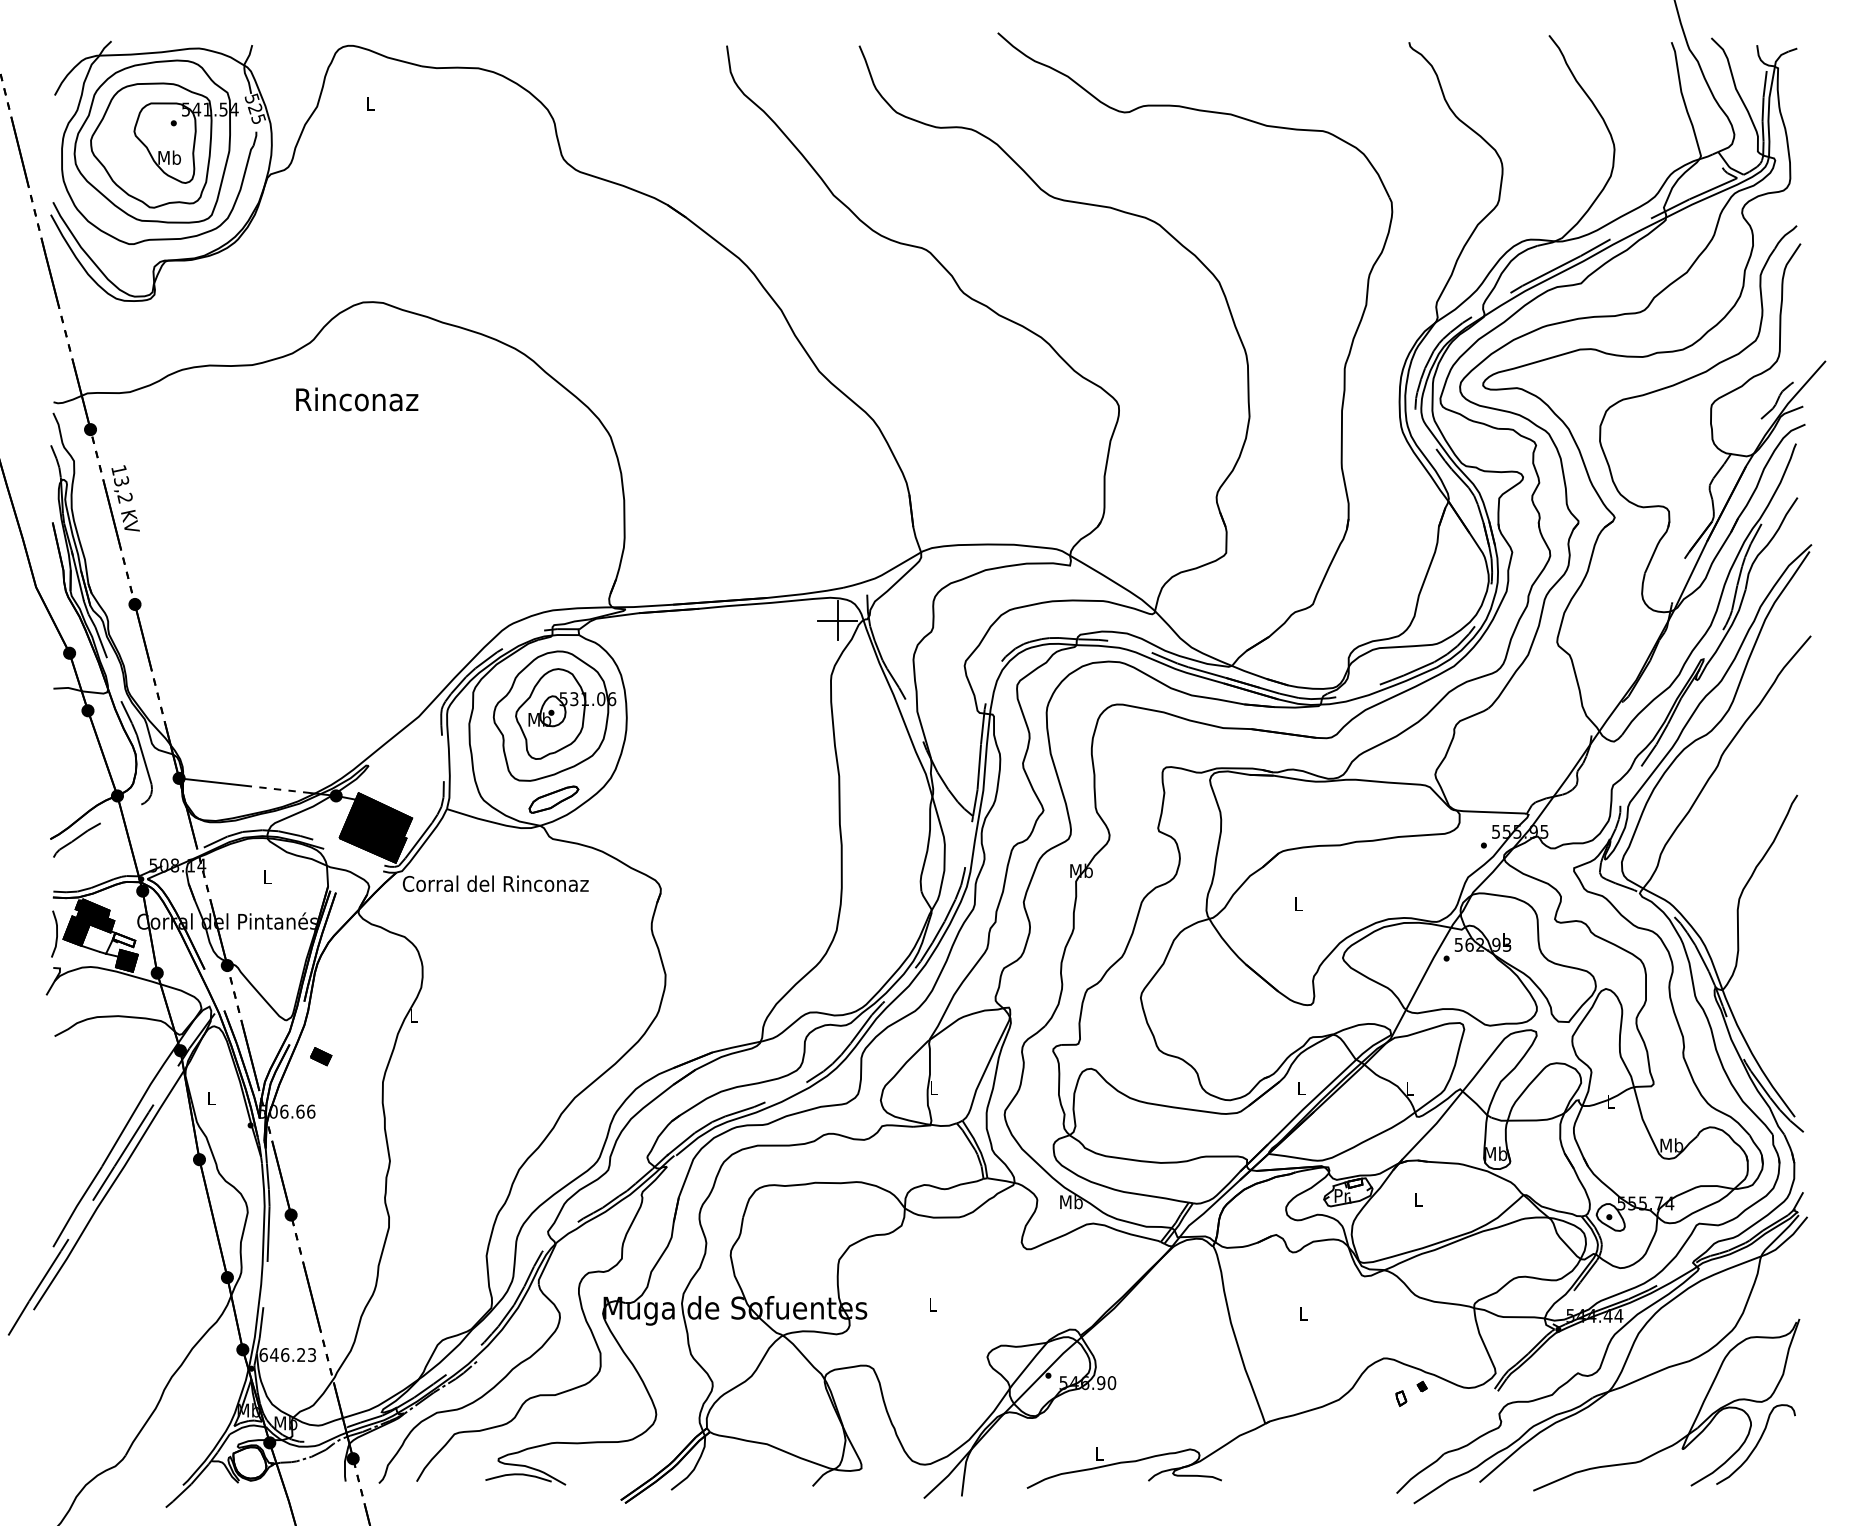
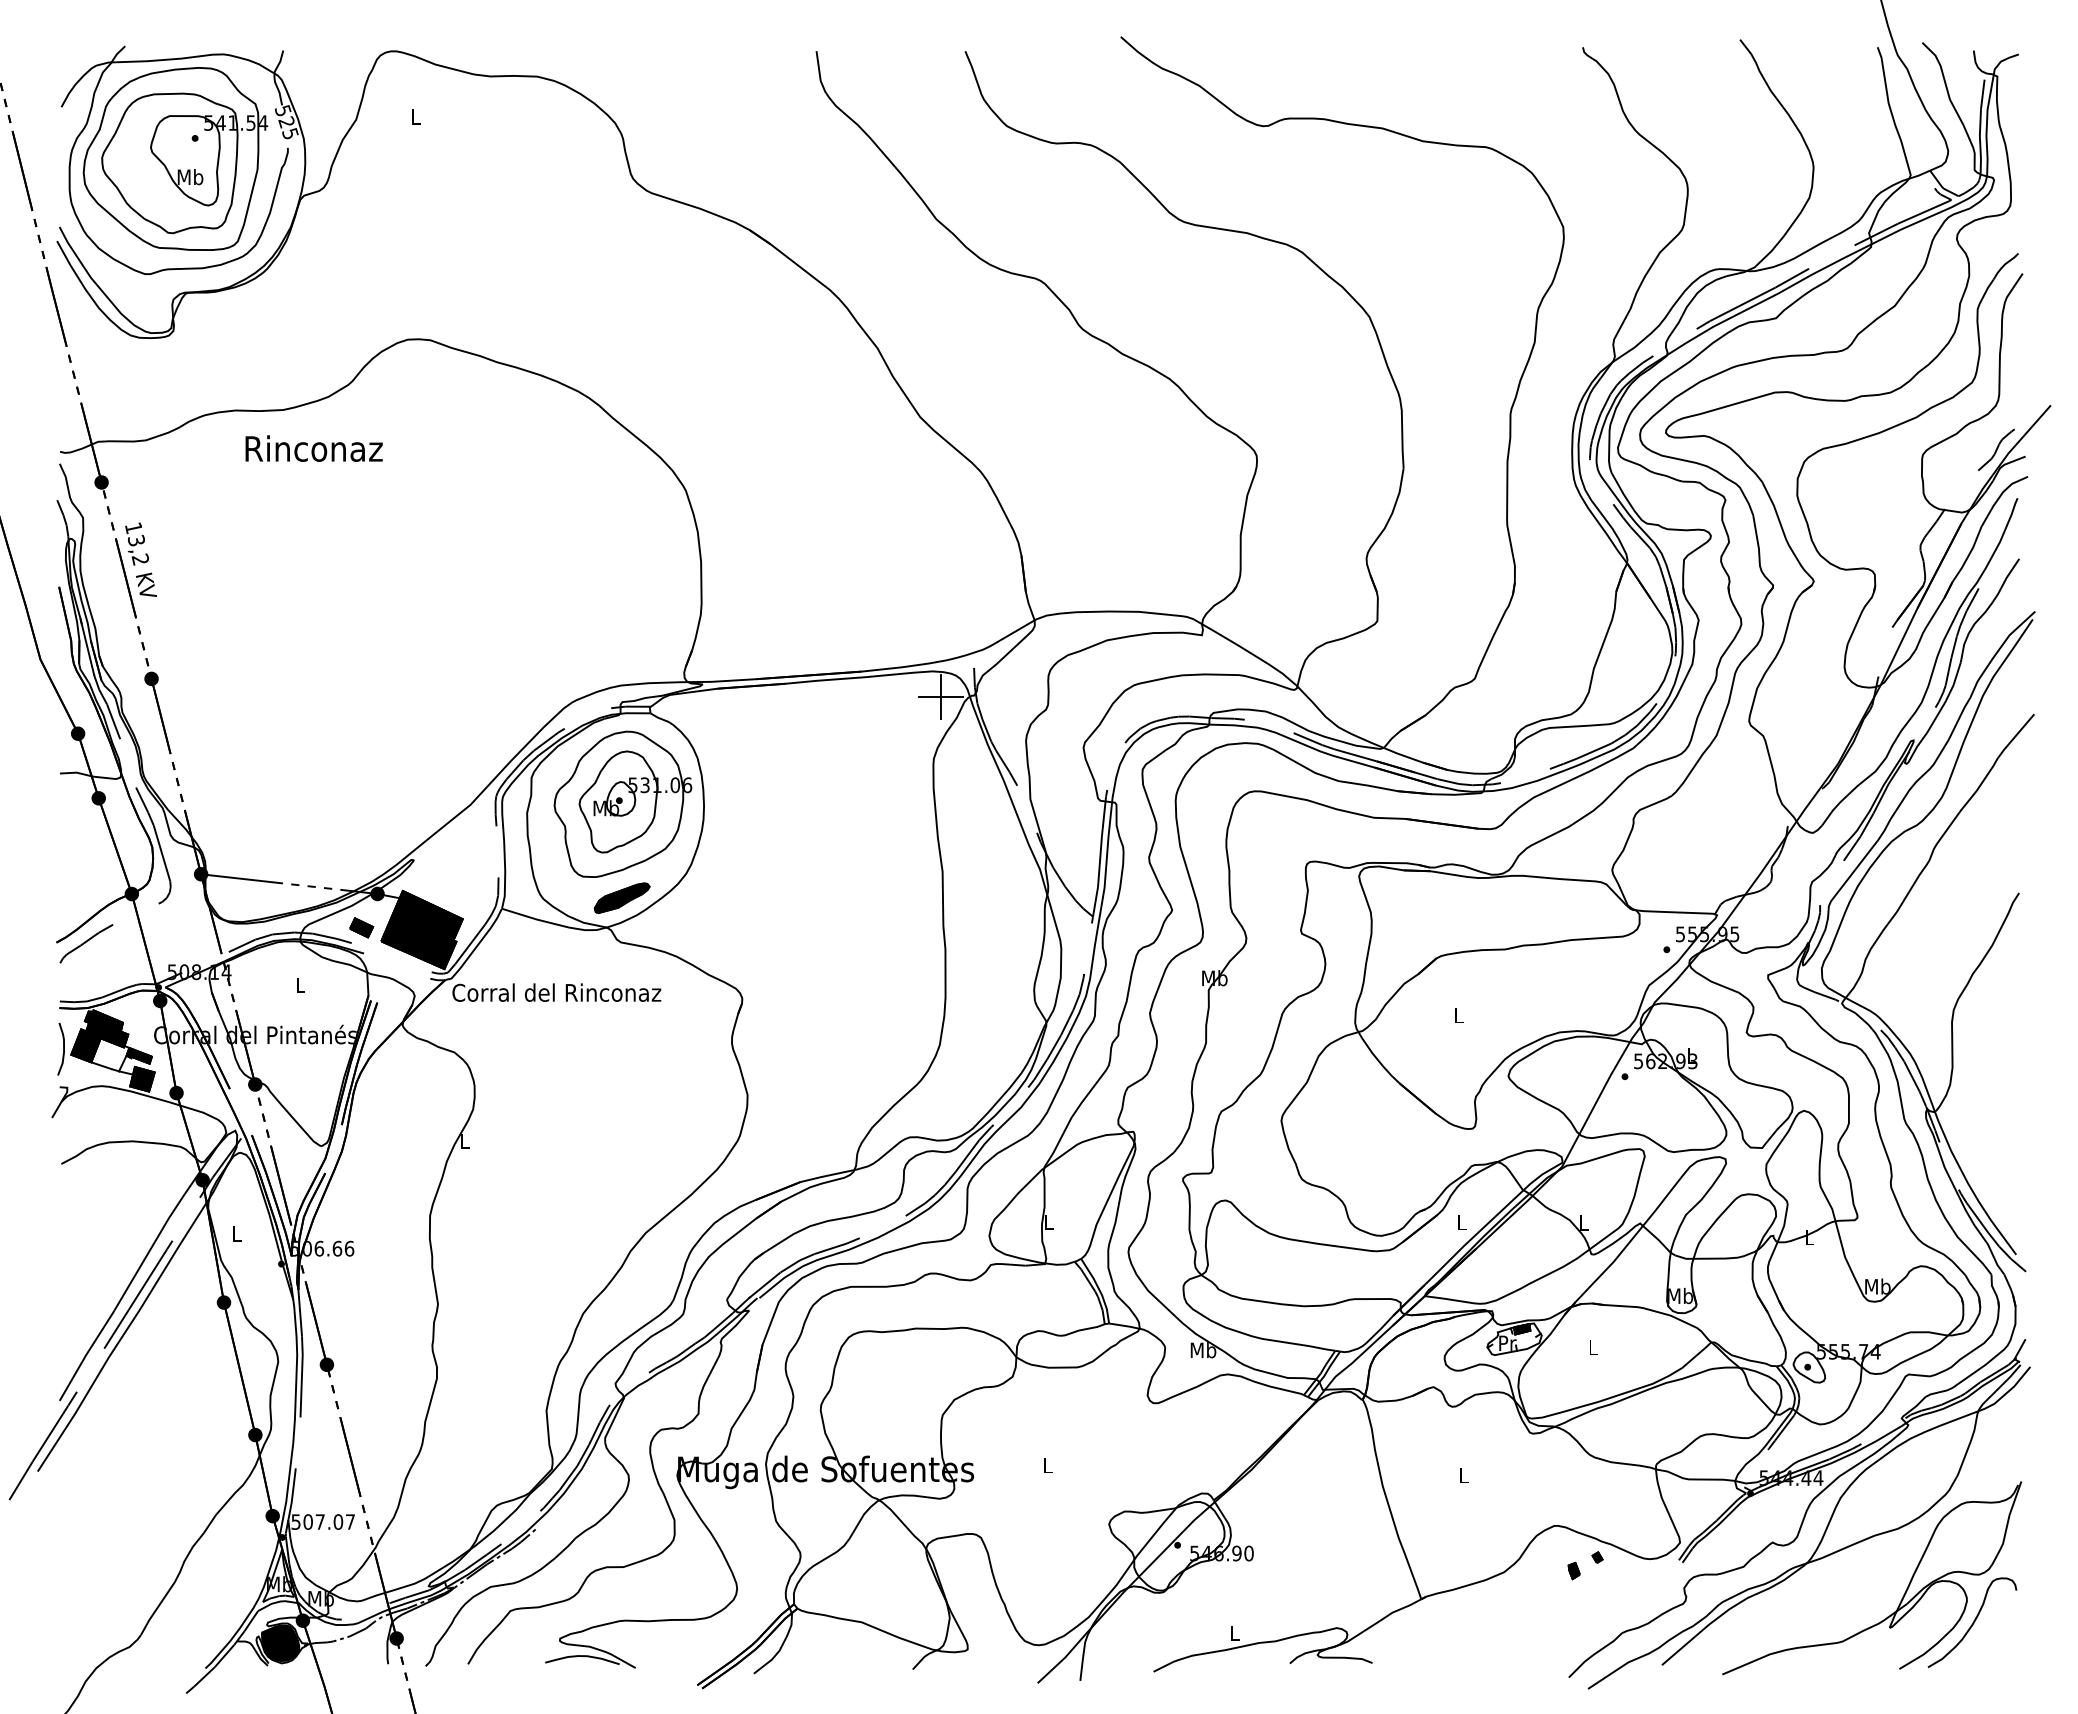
text: (356, 399) -> (313, 448), moved
fill: (553, 799) -> (621, 898), added
fill: (123, 939) -> (138, 1055), added
part: (320, 1056) -> (361, 927), moved
fill: (1355, 1183) -> (1522, 1329), added
text: (287, 1354) -> (322, 1521), 646.23 -> 507.07
fill: (1400, 1398) -> (1573, 1570), added
fill: (249, 1462) -> (280, 1642), added

